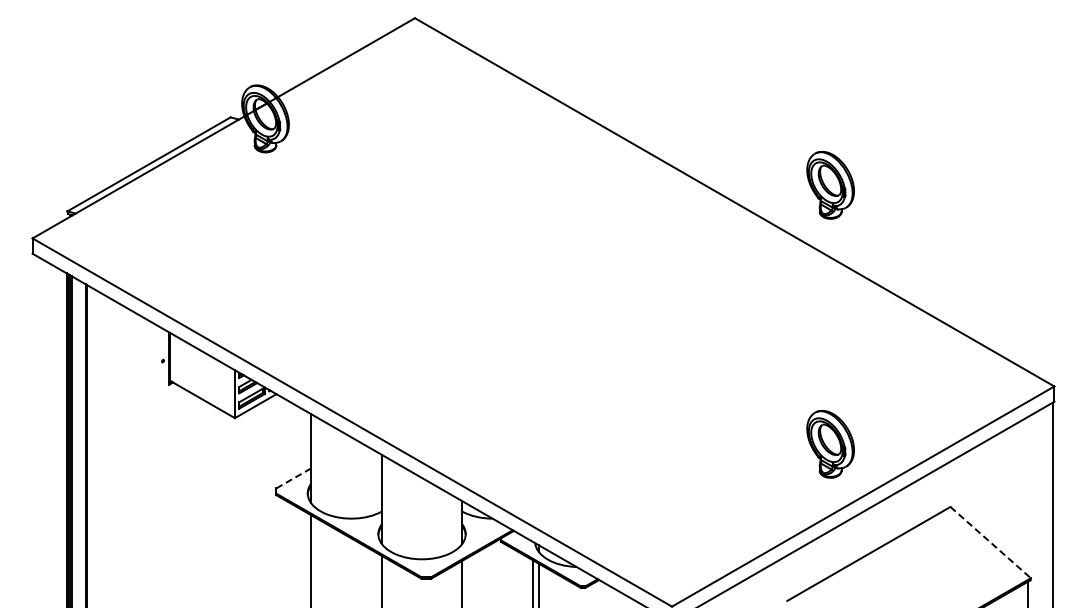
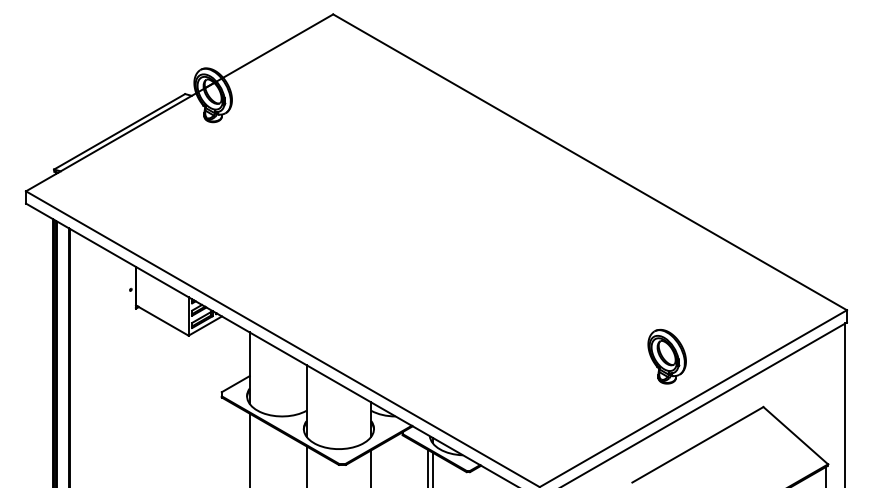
part: (830, 185) -> (667, 148), removed
line: (293, 478) -> (235, 384), dashed -> solid
line: (990, 542) -> (795, 435), dashed -> solid

